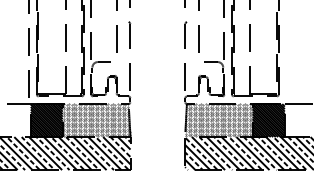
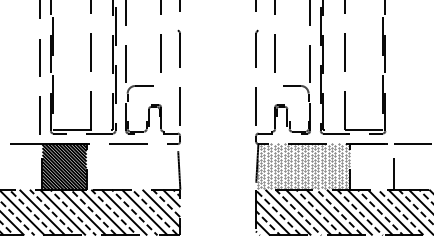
hatch: (96, 120) -> (133, 166), removed
hatch: (268, 120) -> (371, 166), removed

